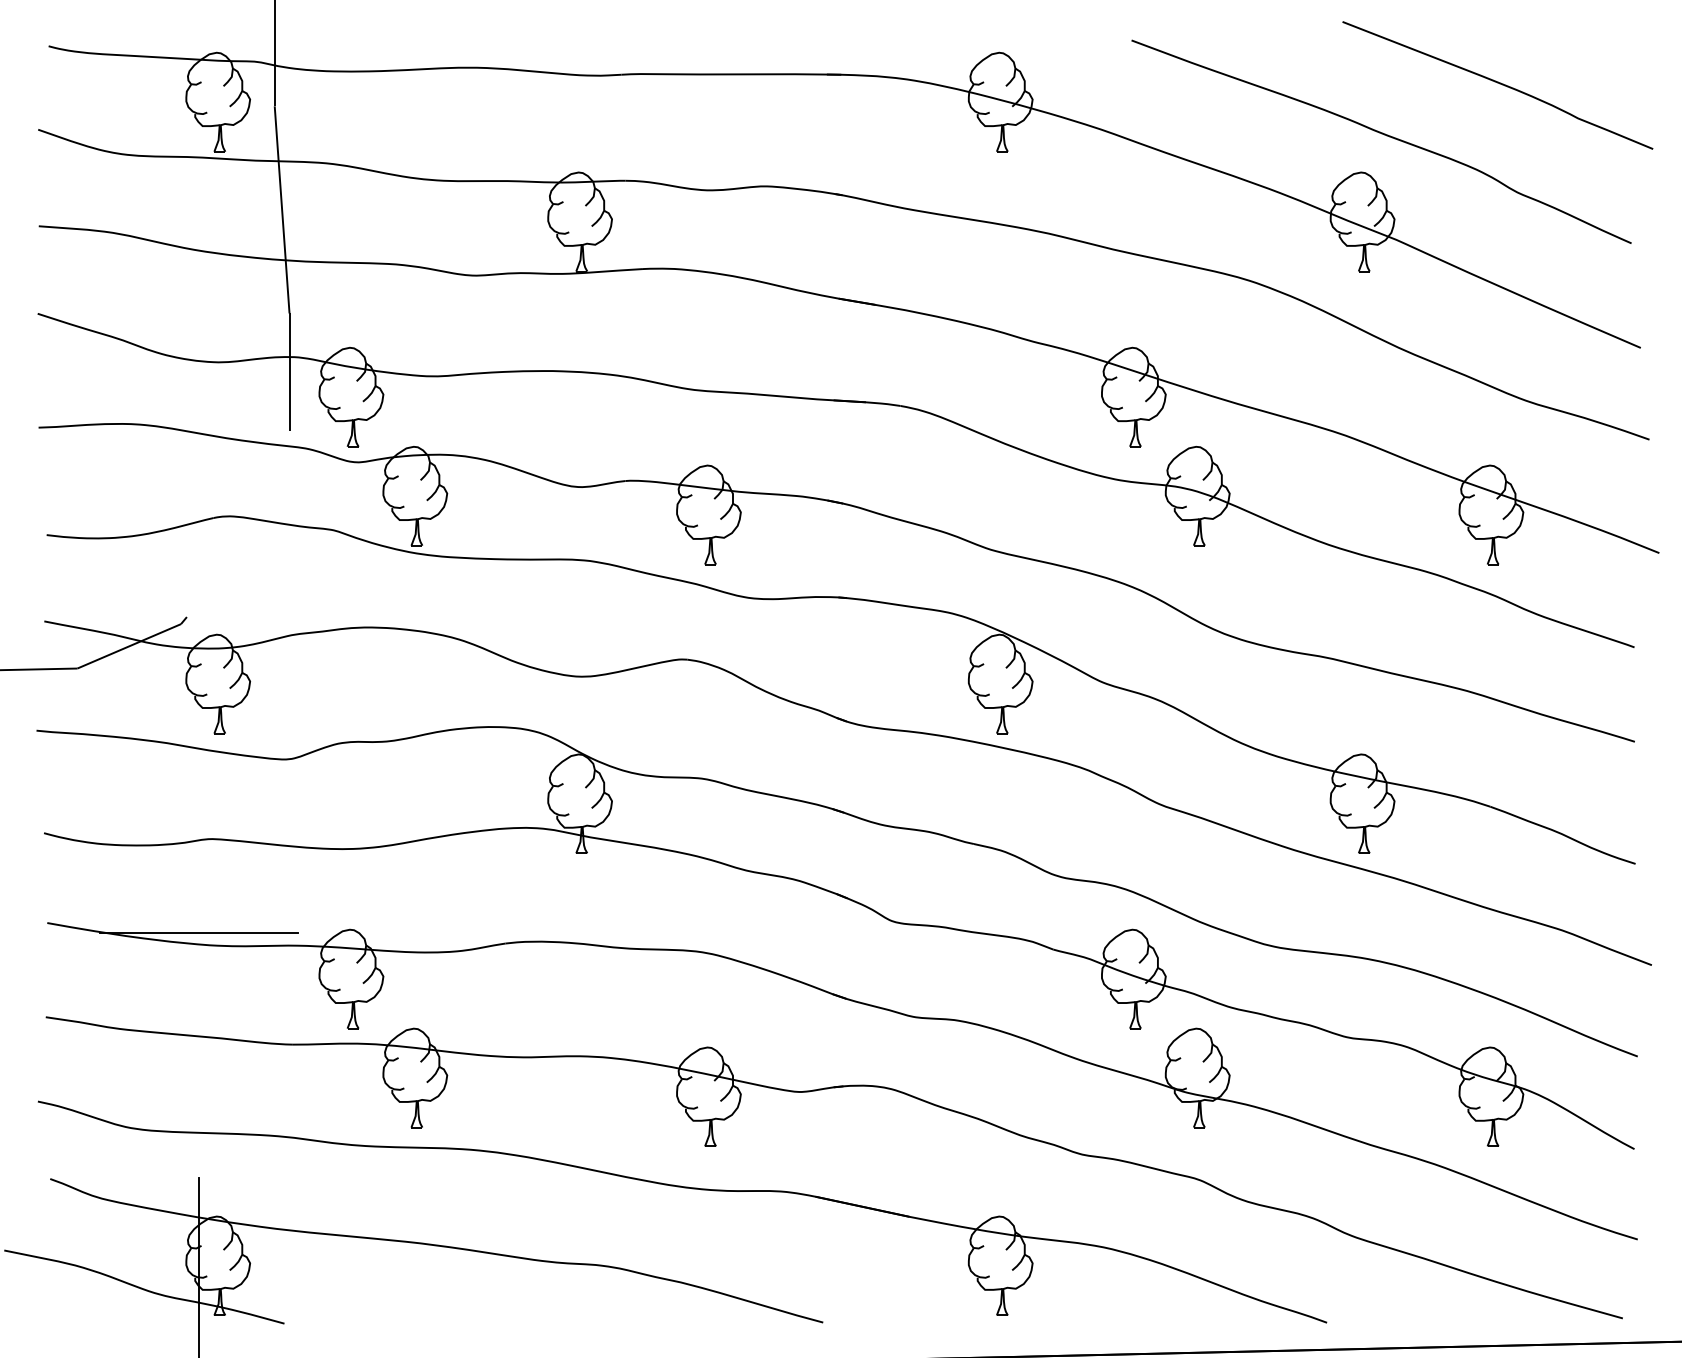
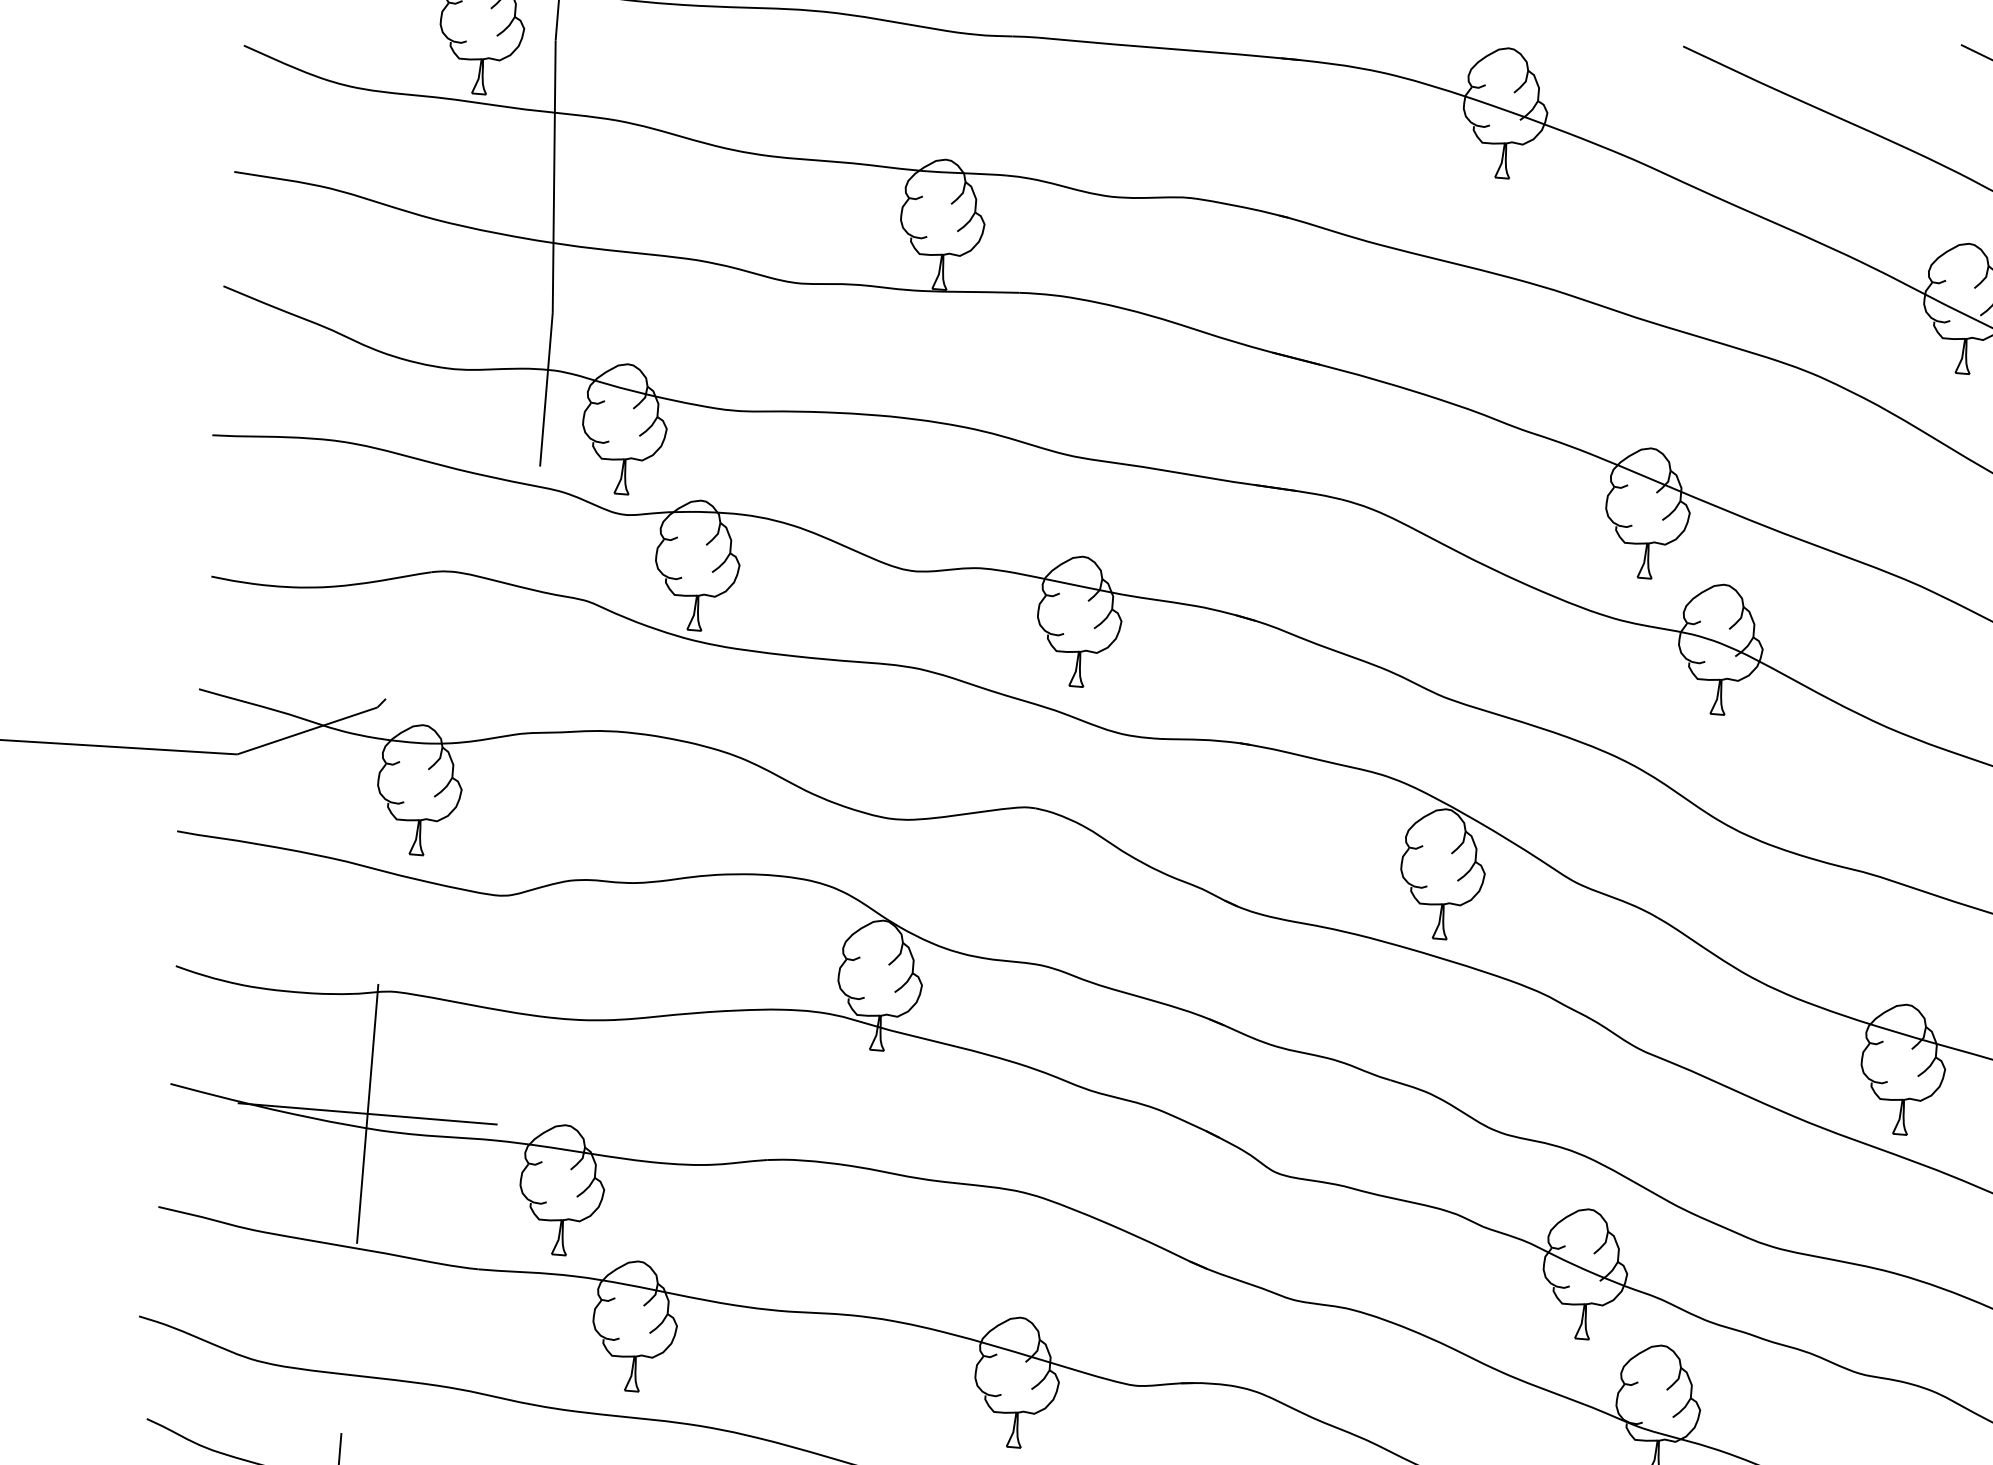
line: (198, 933) -> (367, 1113), added

